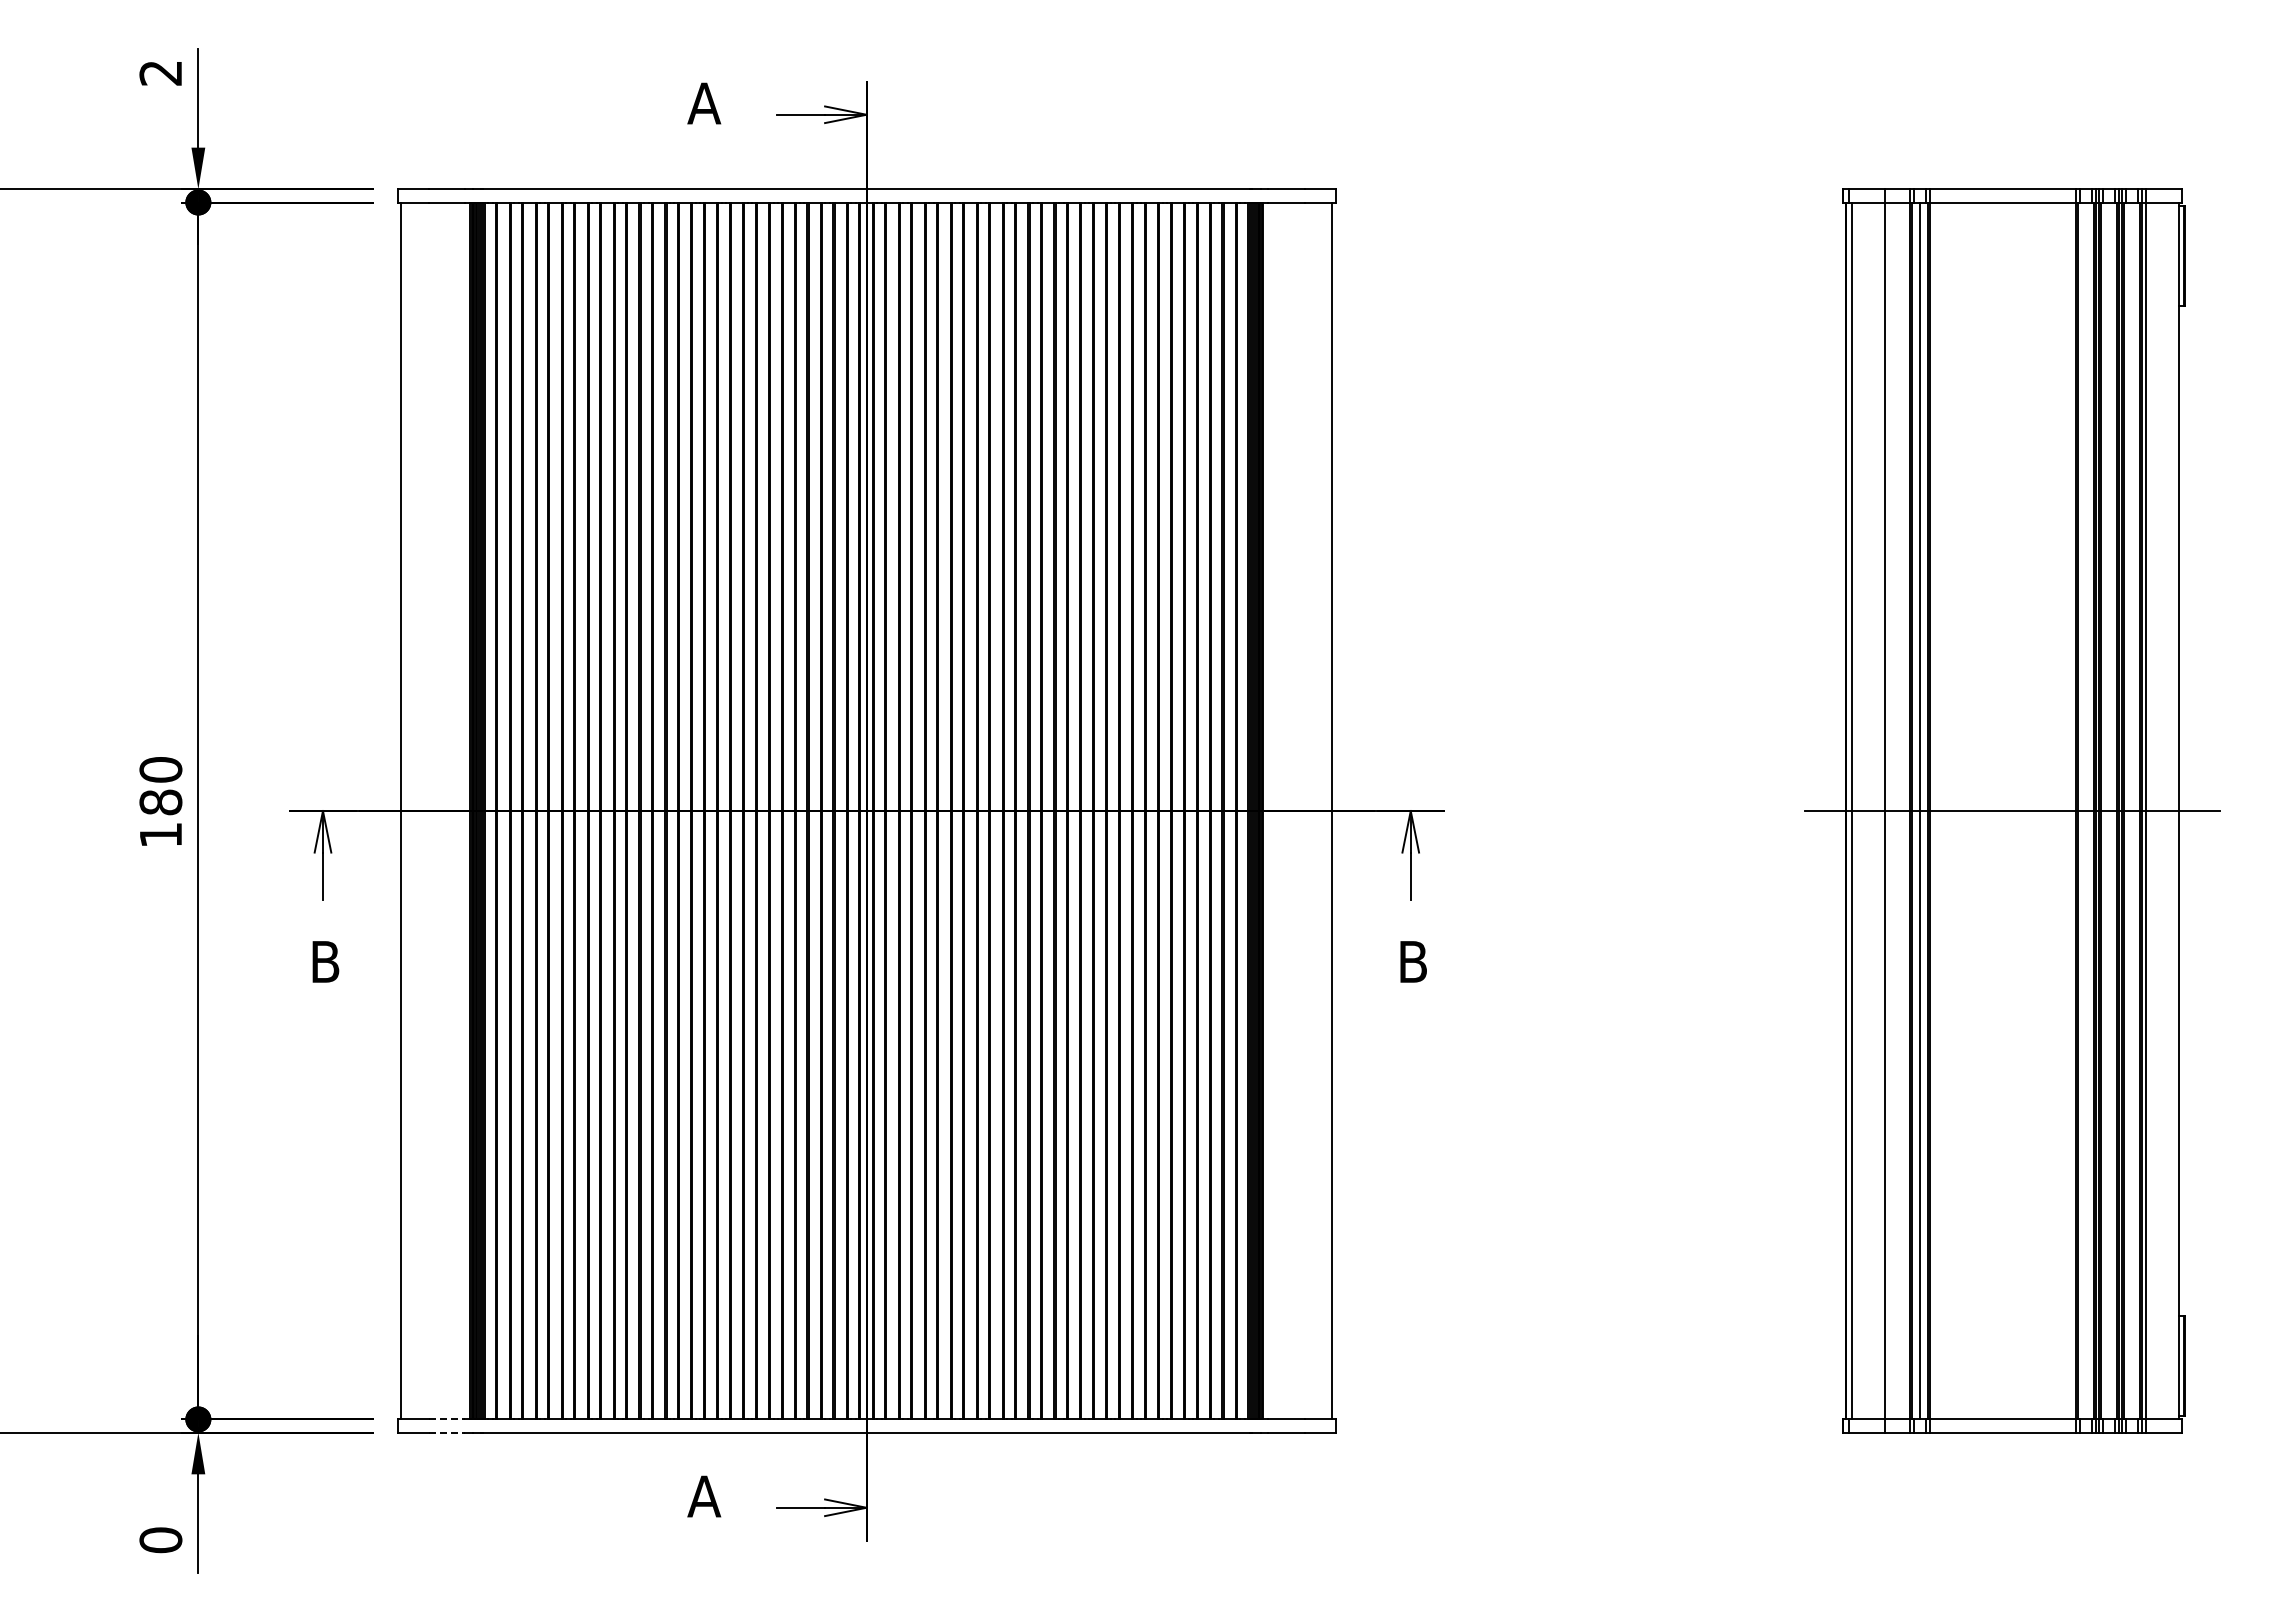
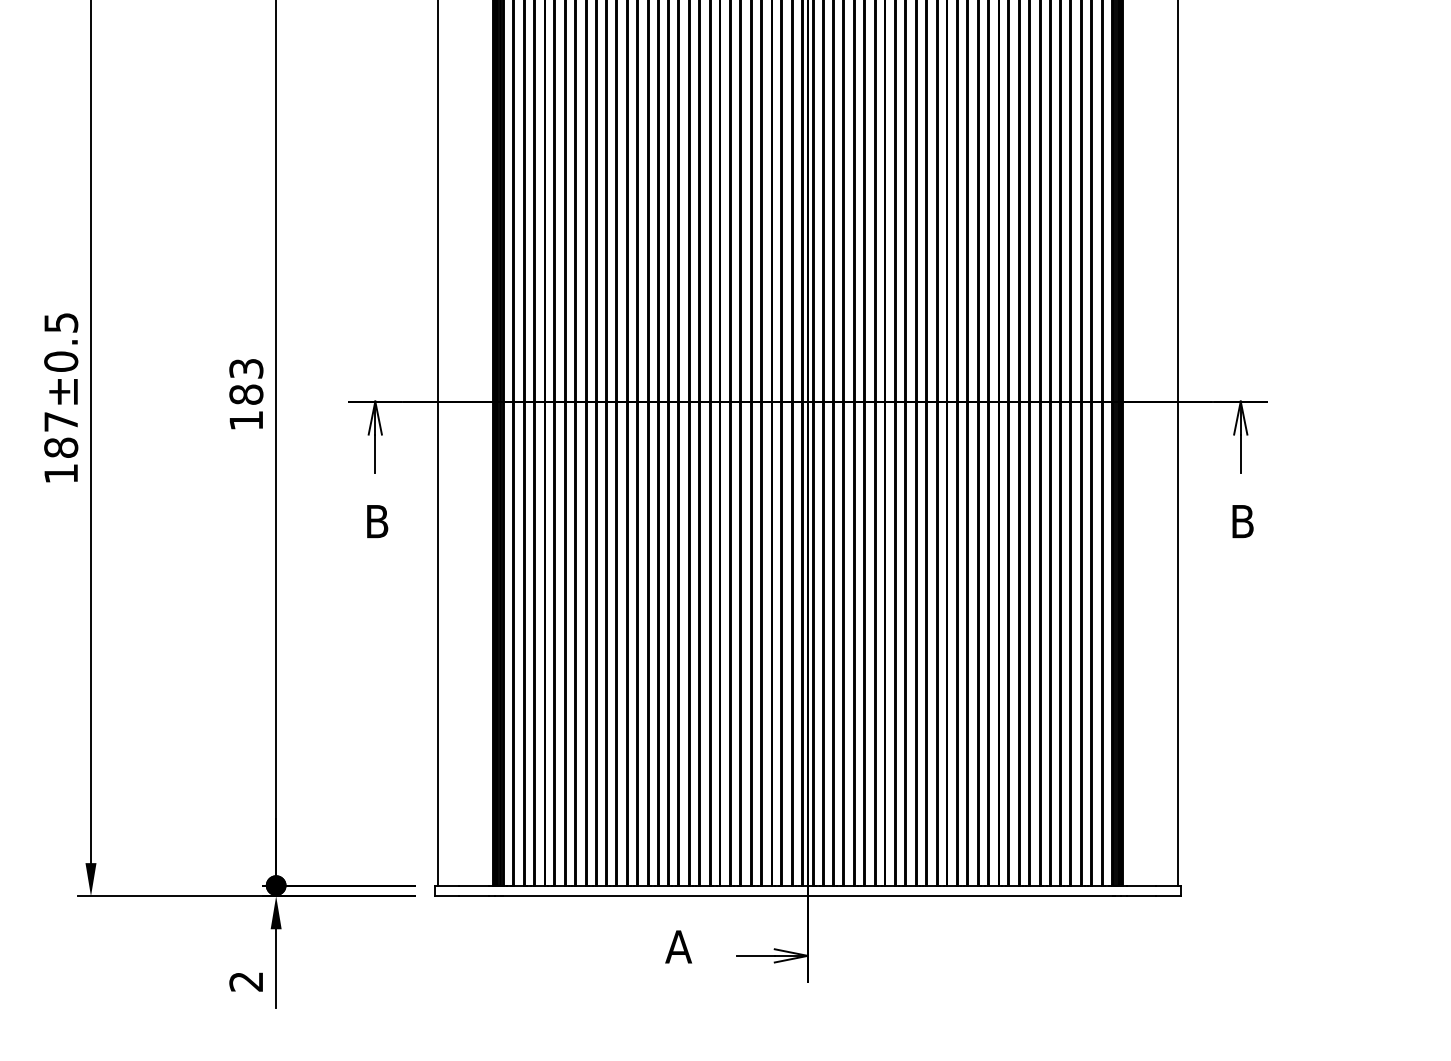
text: (160, 769) -> (246, 368), 180 -> 183
line: (447, 1419) -> (474, 885), dashed -> solid
line: (447, 1432) -> (474, 895), dashed -> solid
text: (160, 1540) -> (246, 981), 0 -> 2

